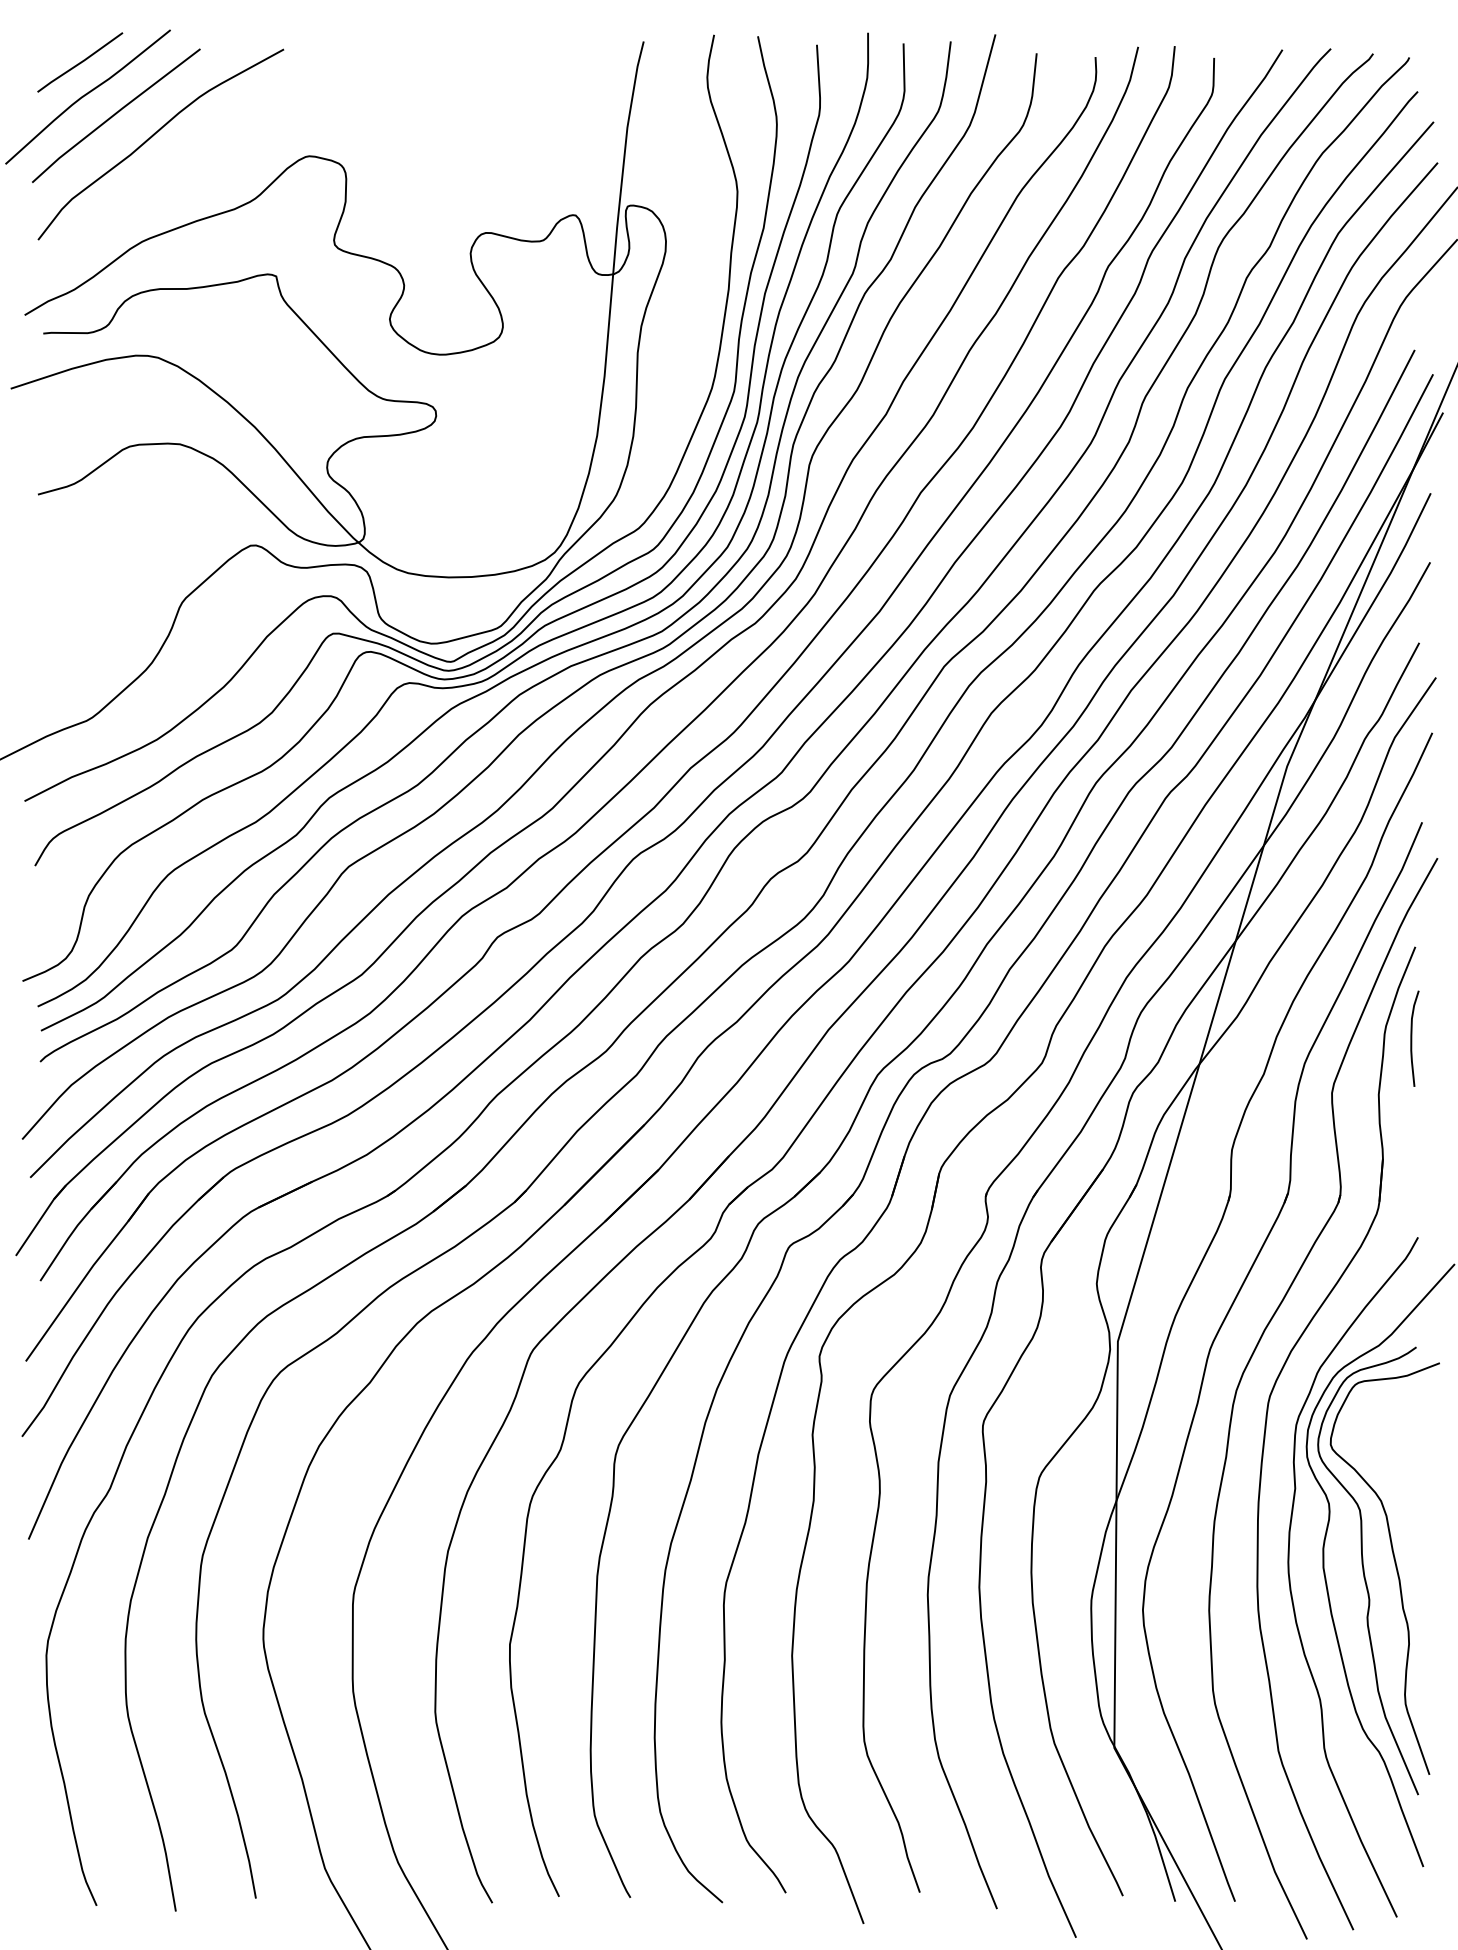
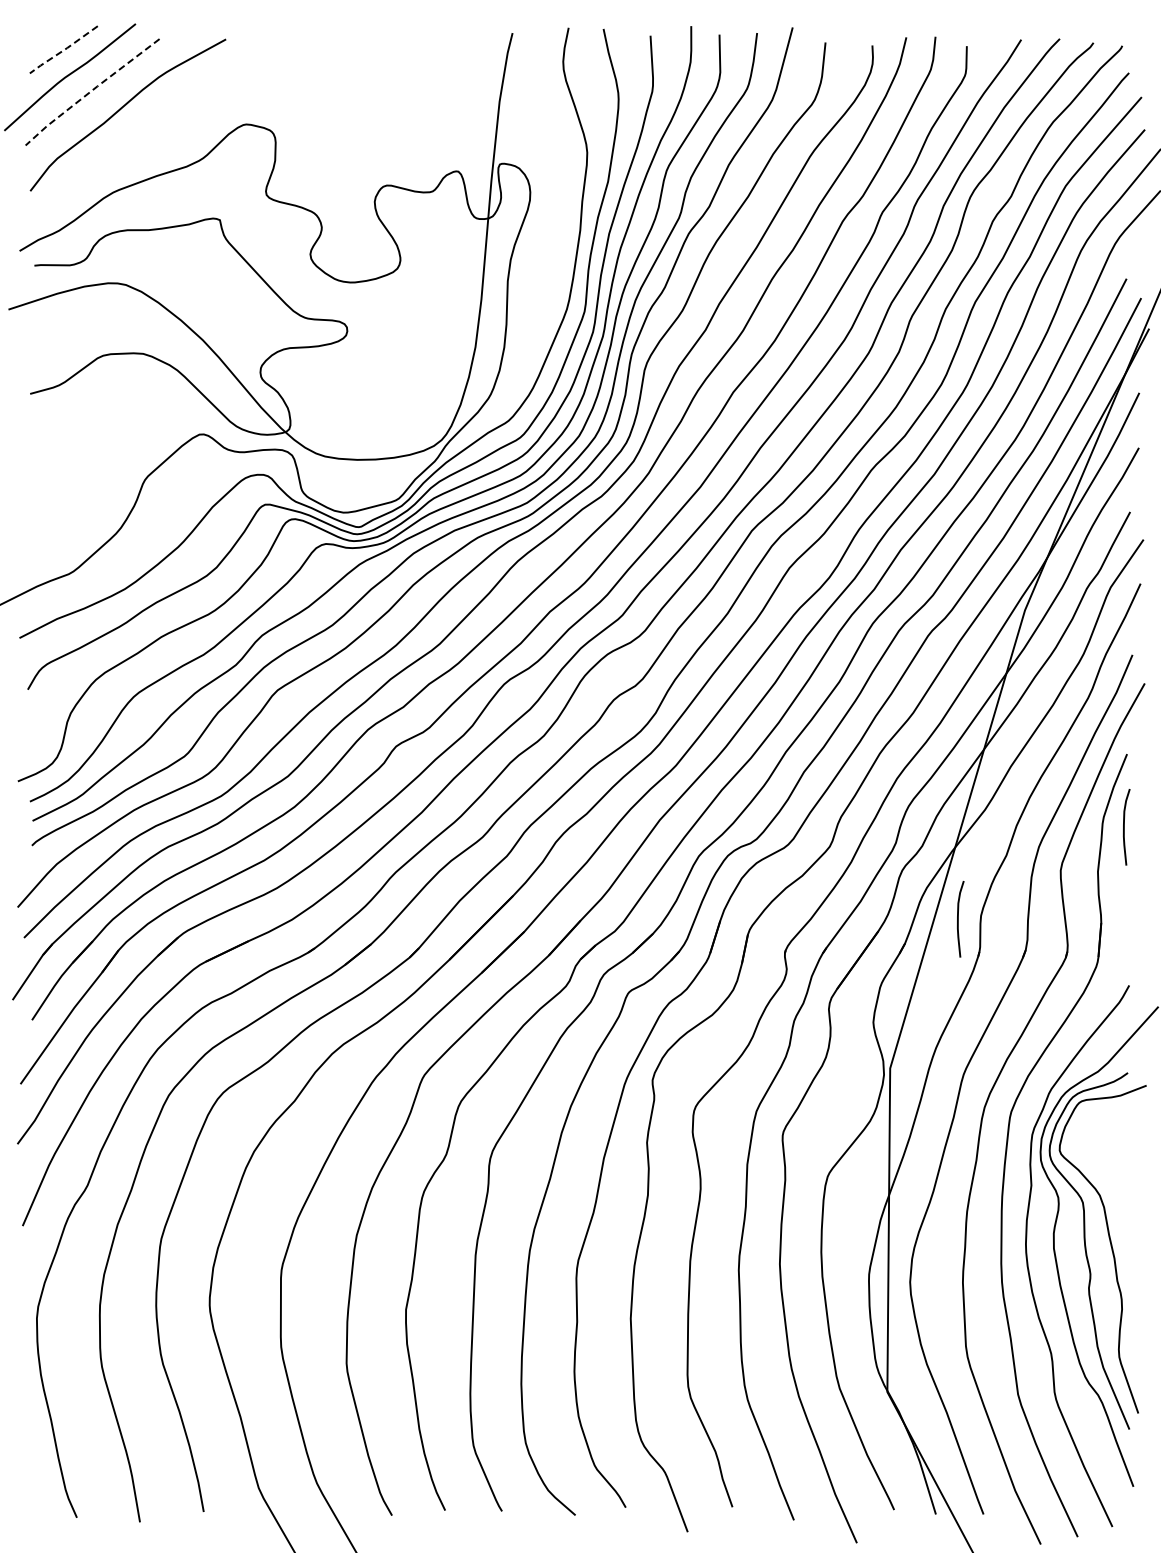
line: (79, 63) -> (63, 50), solid -> dashed
line: (114, 114) -> (91, 91), solid -> dashed
curve: (1203, 1154) -> (958, 919), added

